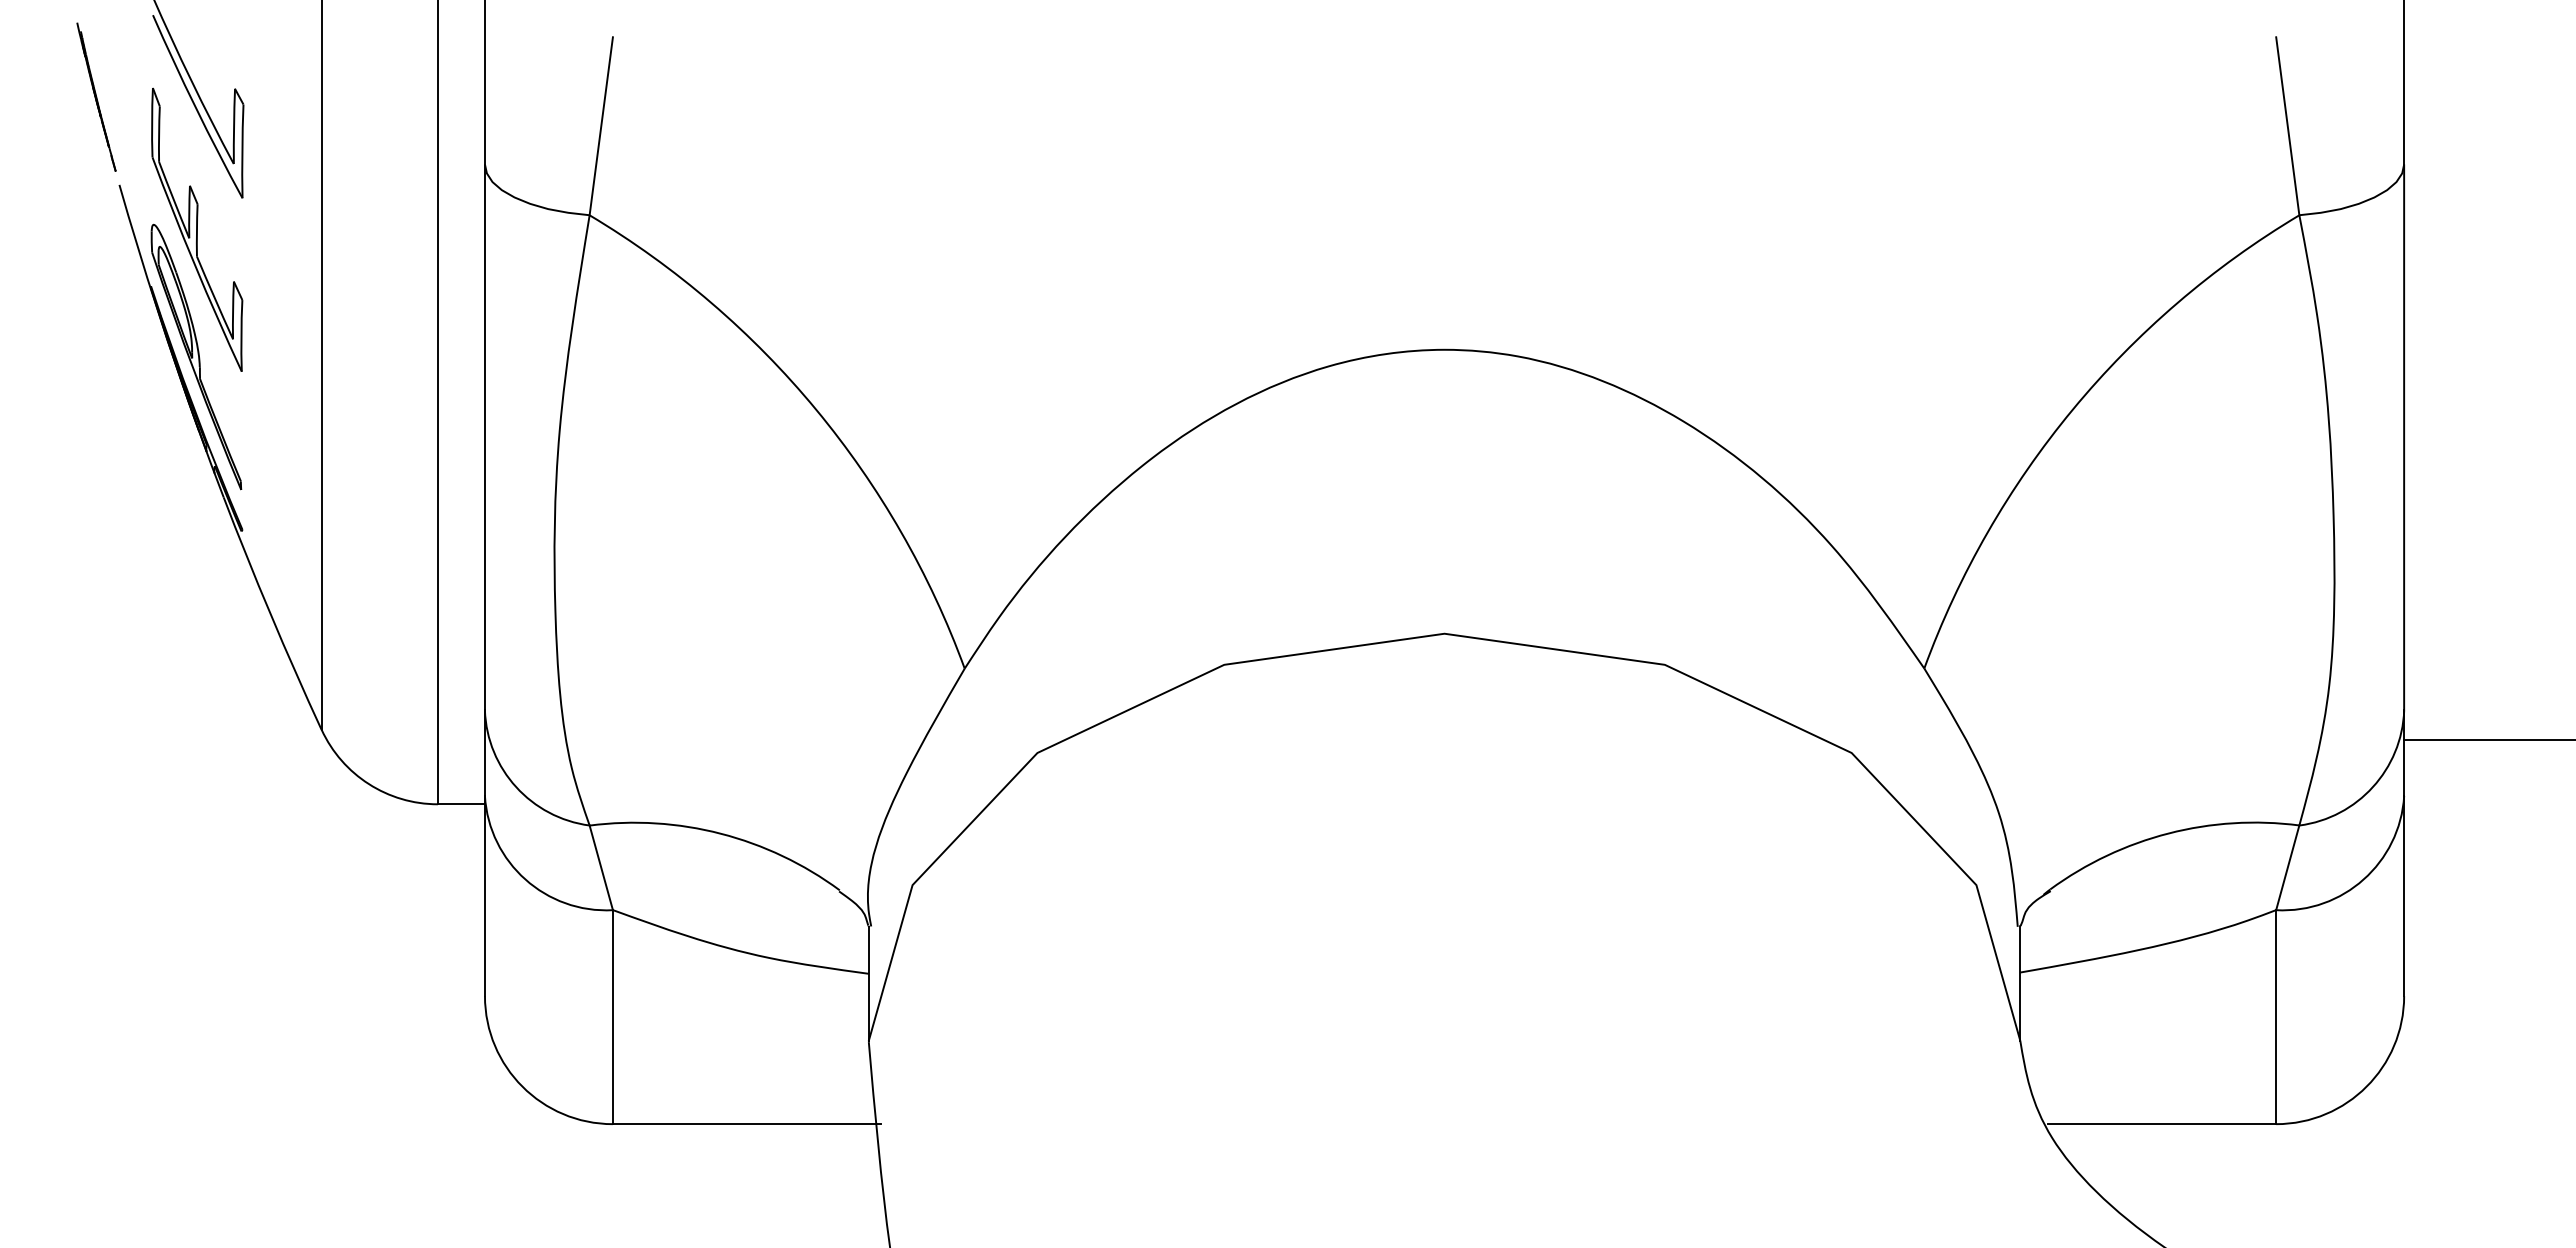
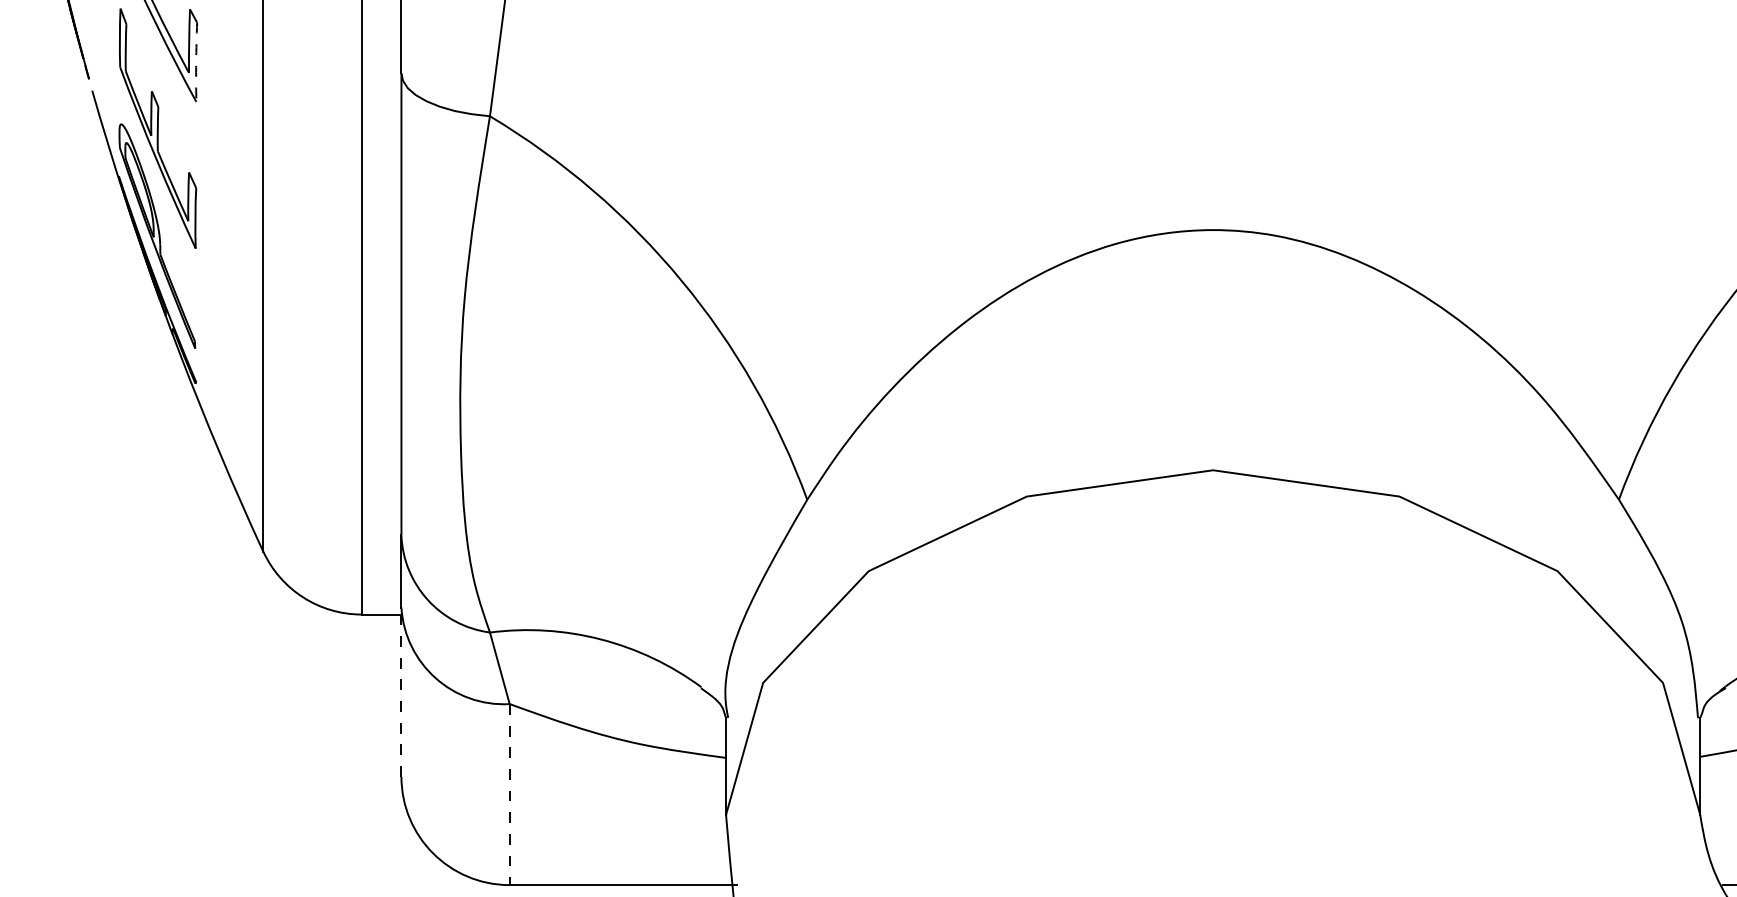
arc: (242, 151) -> (196, 62), solid -> dashed
line: (484, 895) -> (401, 691), solid -> dashed
line: (612, 1017) -> (509, 794), solid -> dashed

